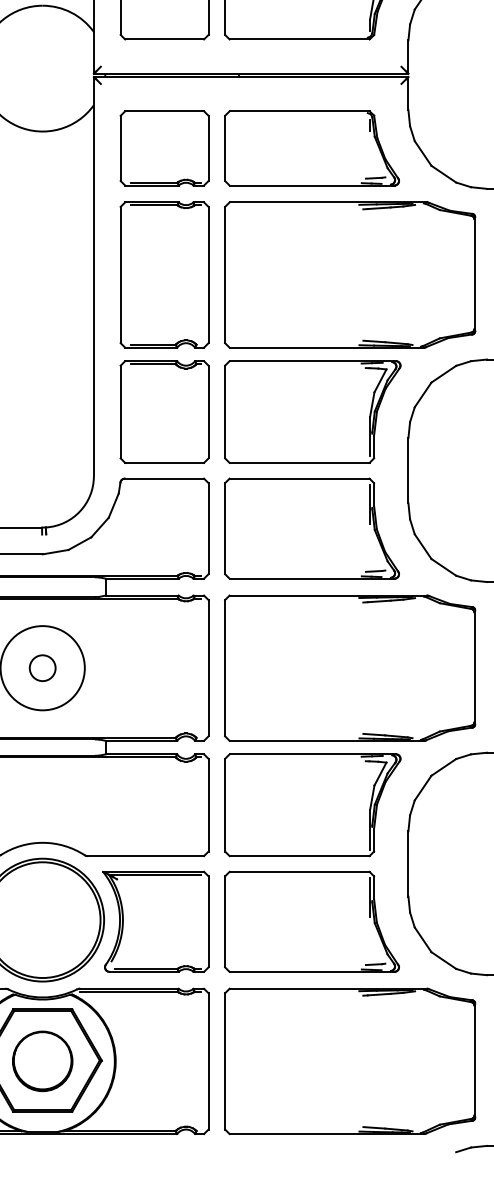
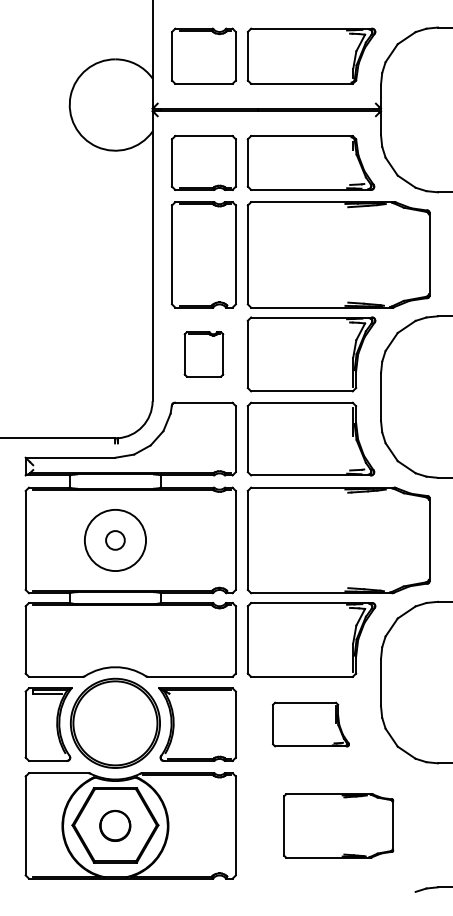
part: (163, 412) -> (203, 354), size x0.6
part: (311, 921) -> (310, 724), size x0.6
circle: (41, 1060) -> (114, 825), size x0.7
part: (349, 1060) -> (338, 825), size x0.6

